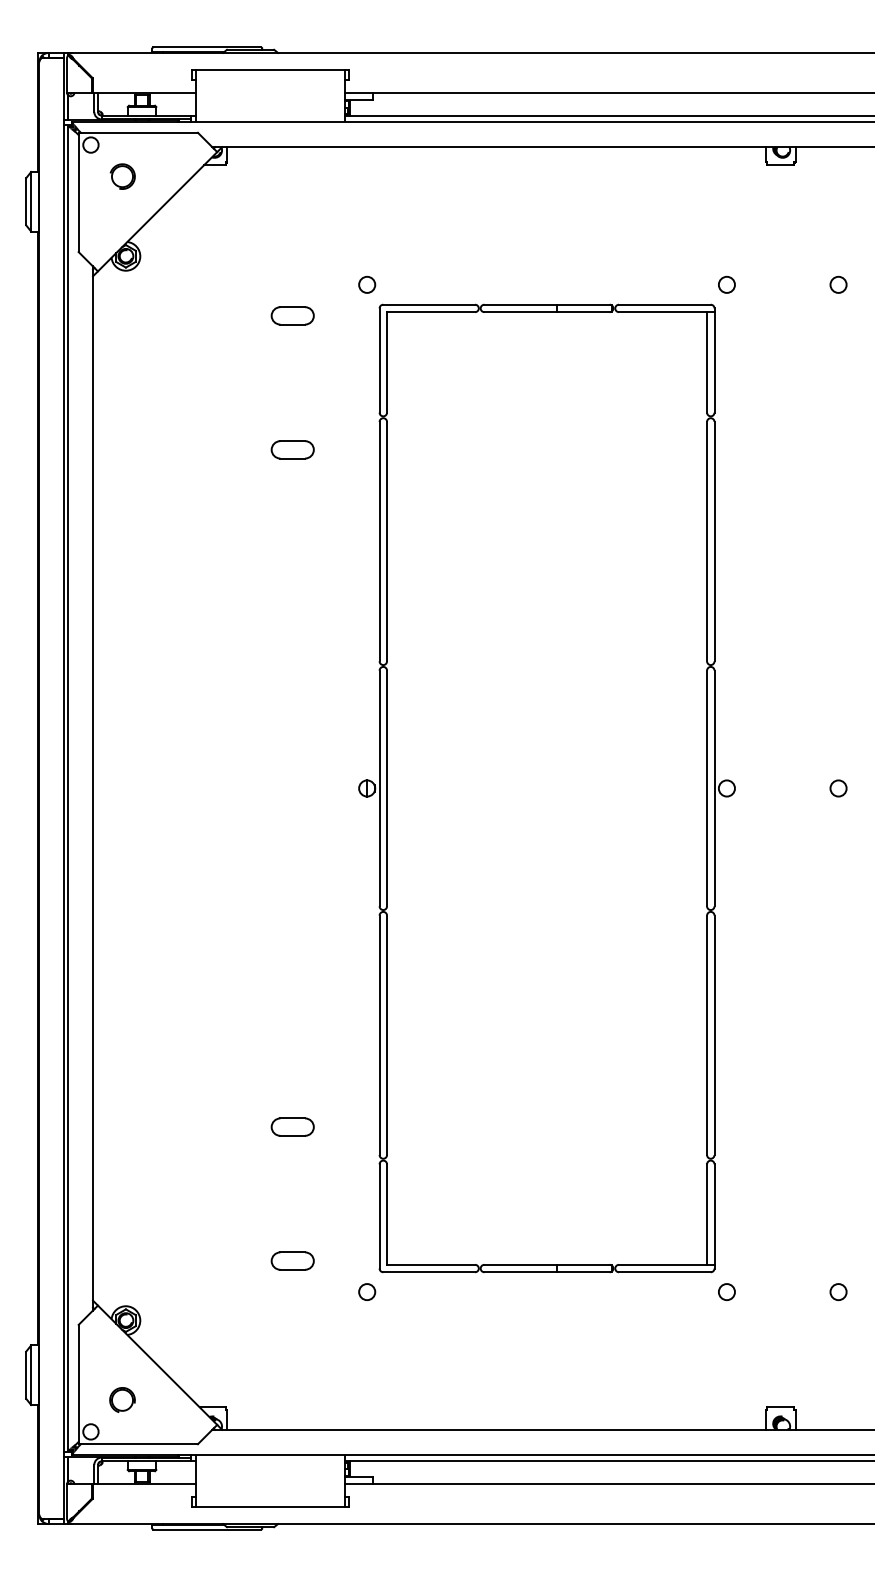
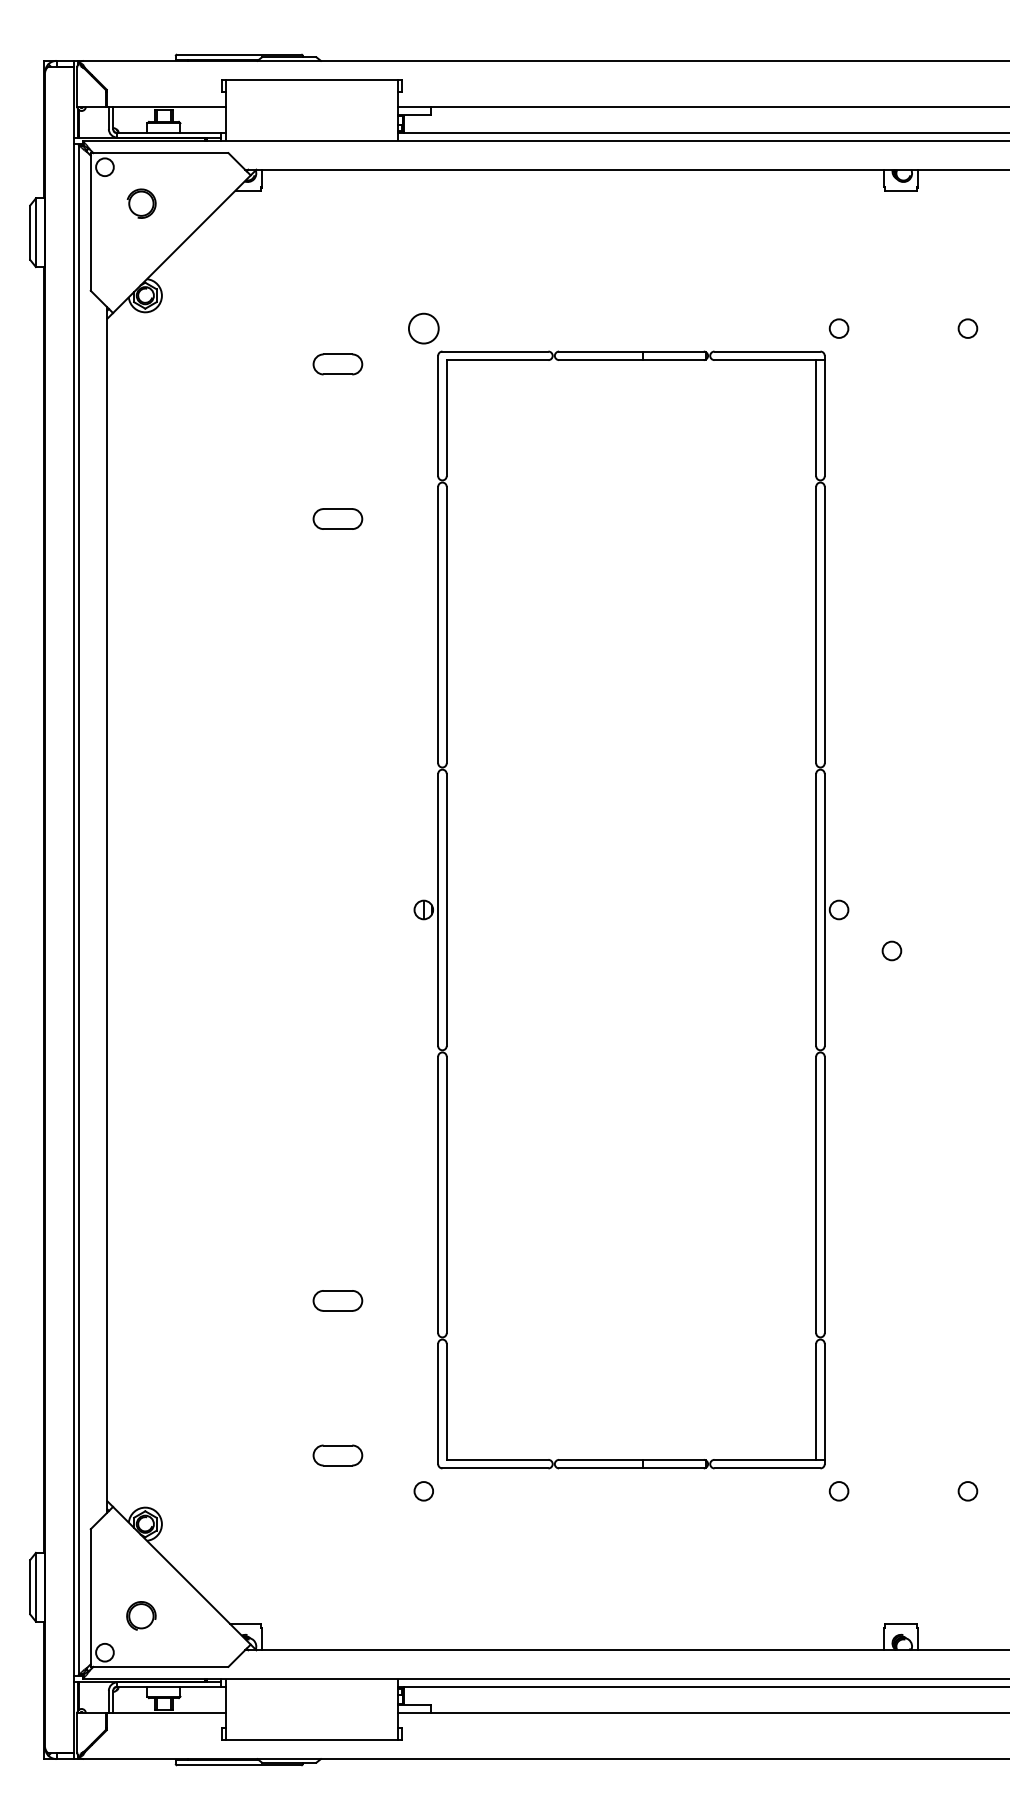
circle: (366, 284) -> (423, 328), size x1.6
circle: (838, 788) -> (891, 950), moved

